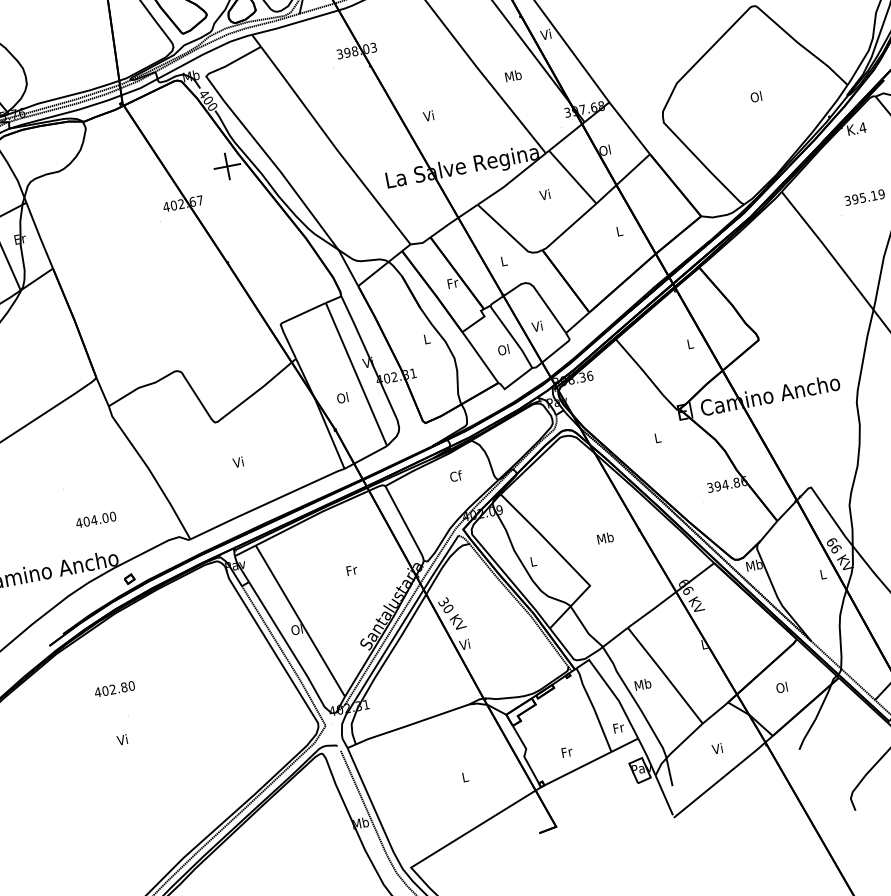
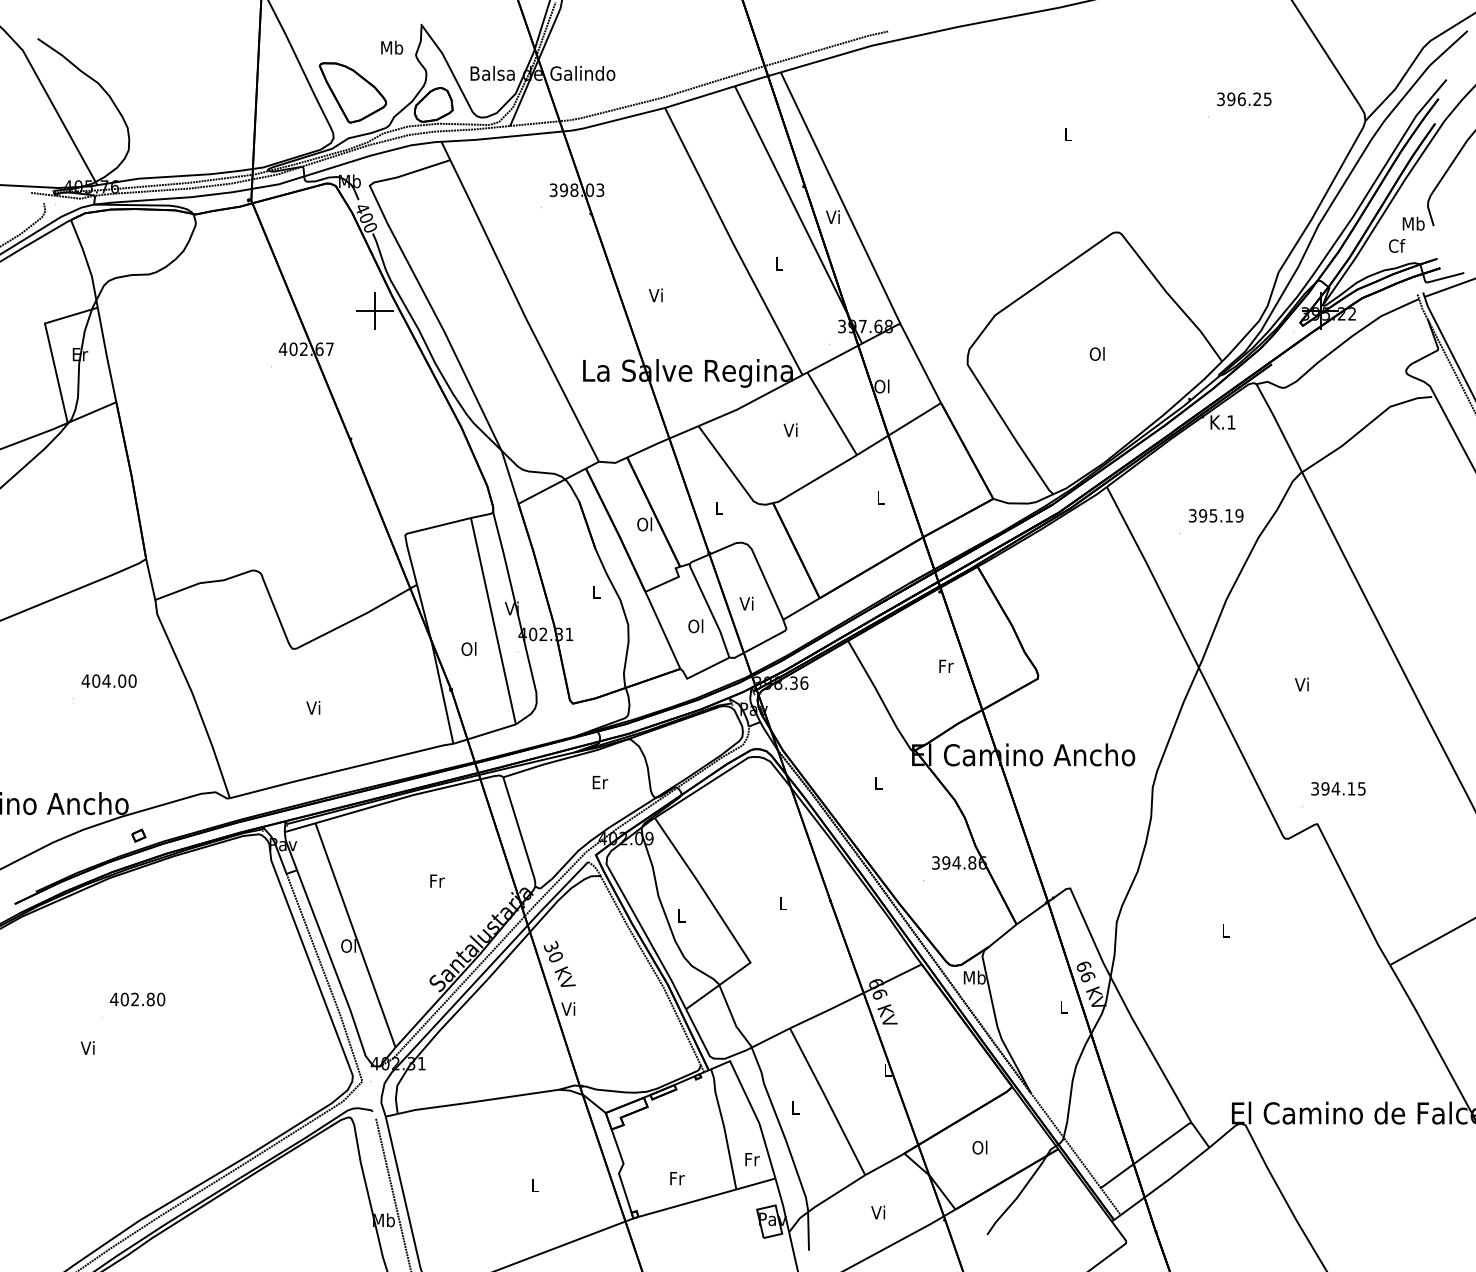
text: (513, 75) -> (779, 263), Mb -> L
text: (862, 127) -> (1230, 422), K.4 -> K.1
text: (452, 283) -> (644, 524), Fr -> Ol
text: (690, 343) -> (946, 665), L -> Fr
text: (456, 476) -> (600, 782), Cf -> Er
text: (95, 519) -> (108, 680), moved
text: (605, 538) -> (783, 903), Mb -> L
text: (642, 684) -> (795, 1107), Mb -> L
text: (114, 689) -> (137, 999), moved

